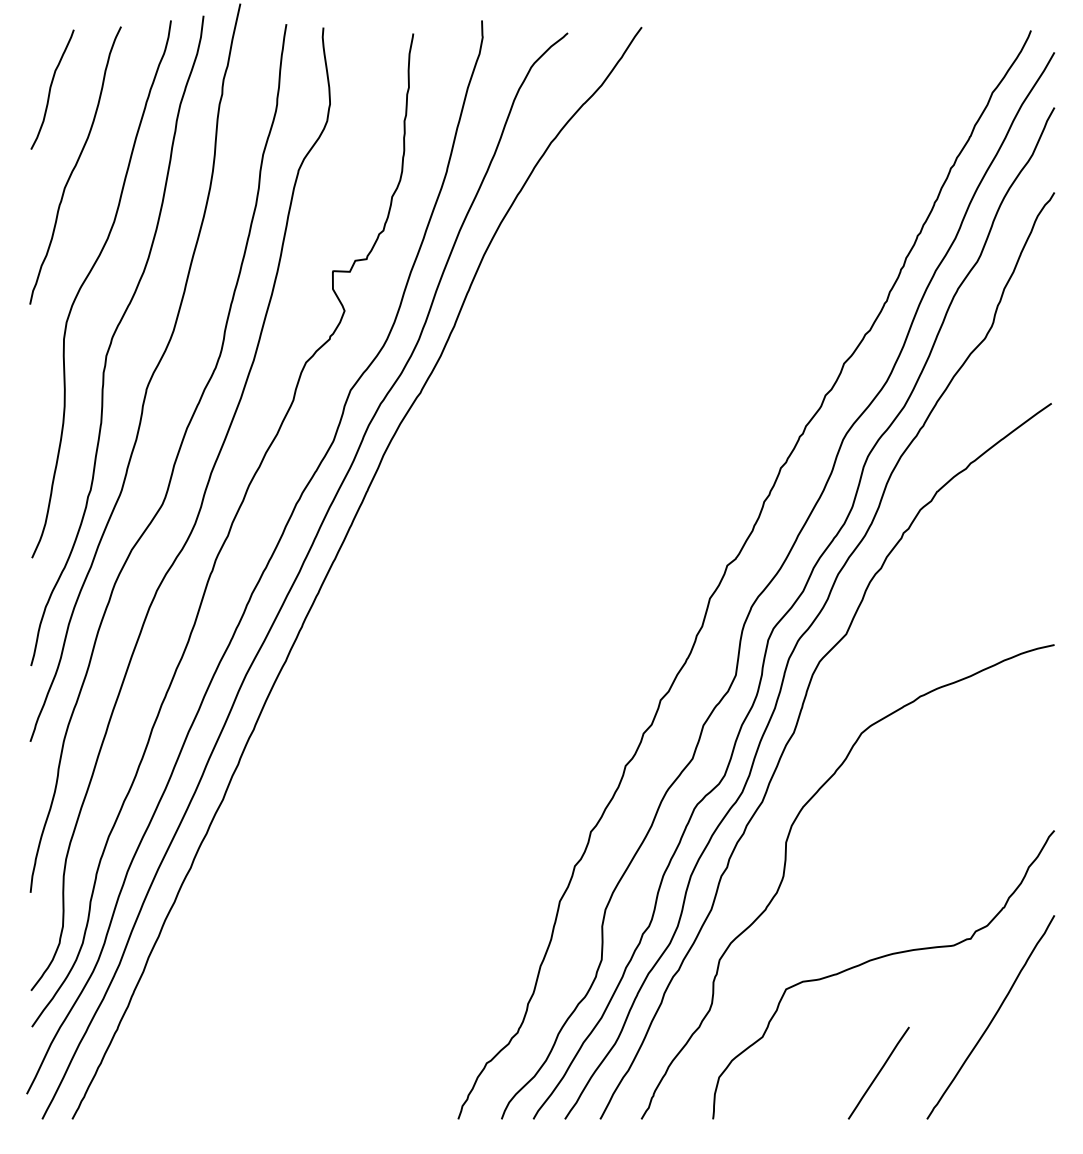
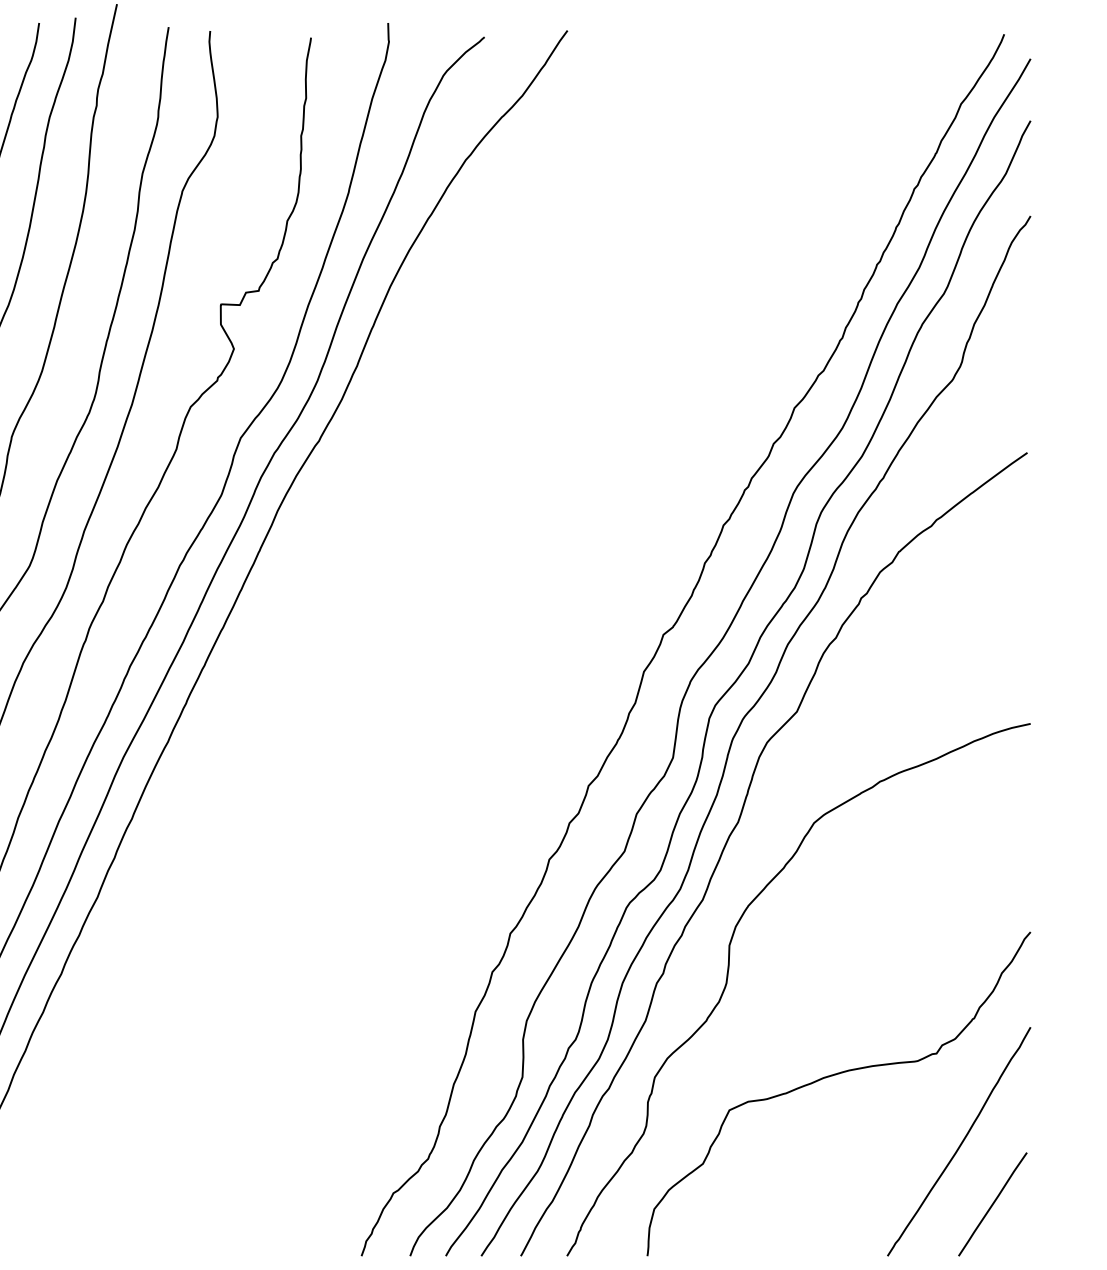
line: (878, 1072) -> (992, 1203), moved

